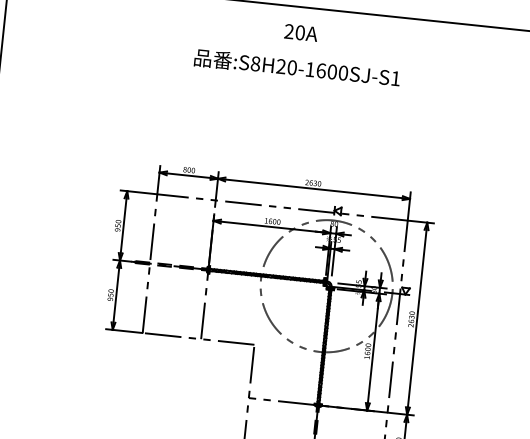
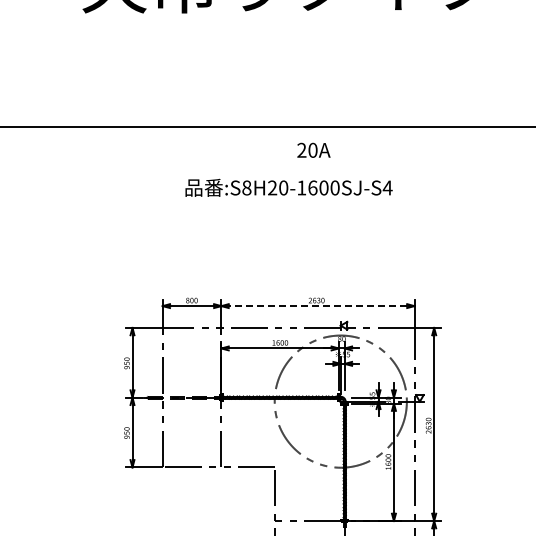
text: (300, 31) -> (313, 149), moved
text: (395, 78) -> (387, 187), :S8H20-1600SJ-S1 -> :S8H20-1600SJ-S4
line: (313, 189) -> (317, 306), solid -> dashed

